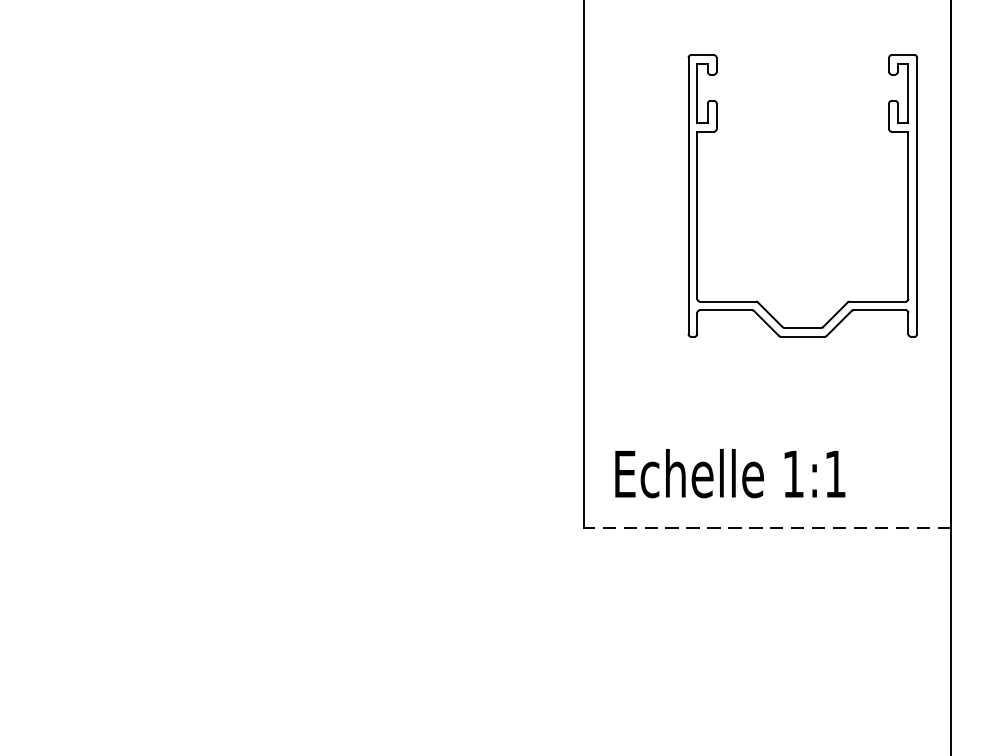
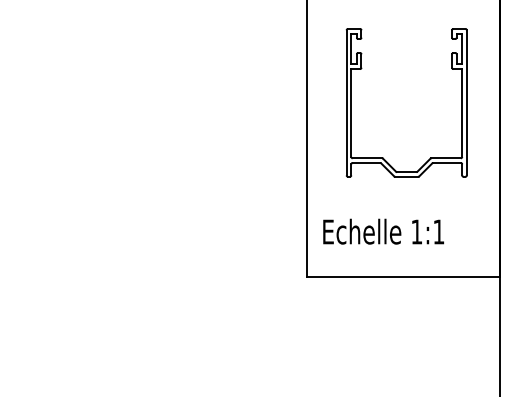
part: (697, 195) -> (351, 102), moved
text: (730, 473) -> (383, 231), moved
line: (766, 528) -> (402, 277), dashed -> solid

